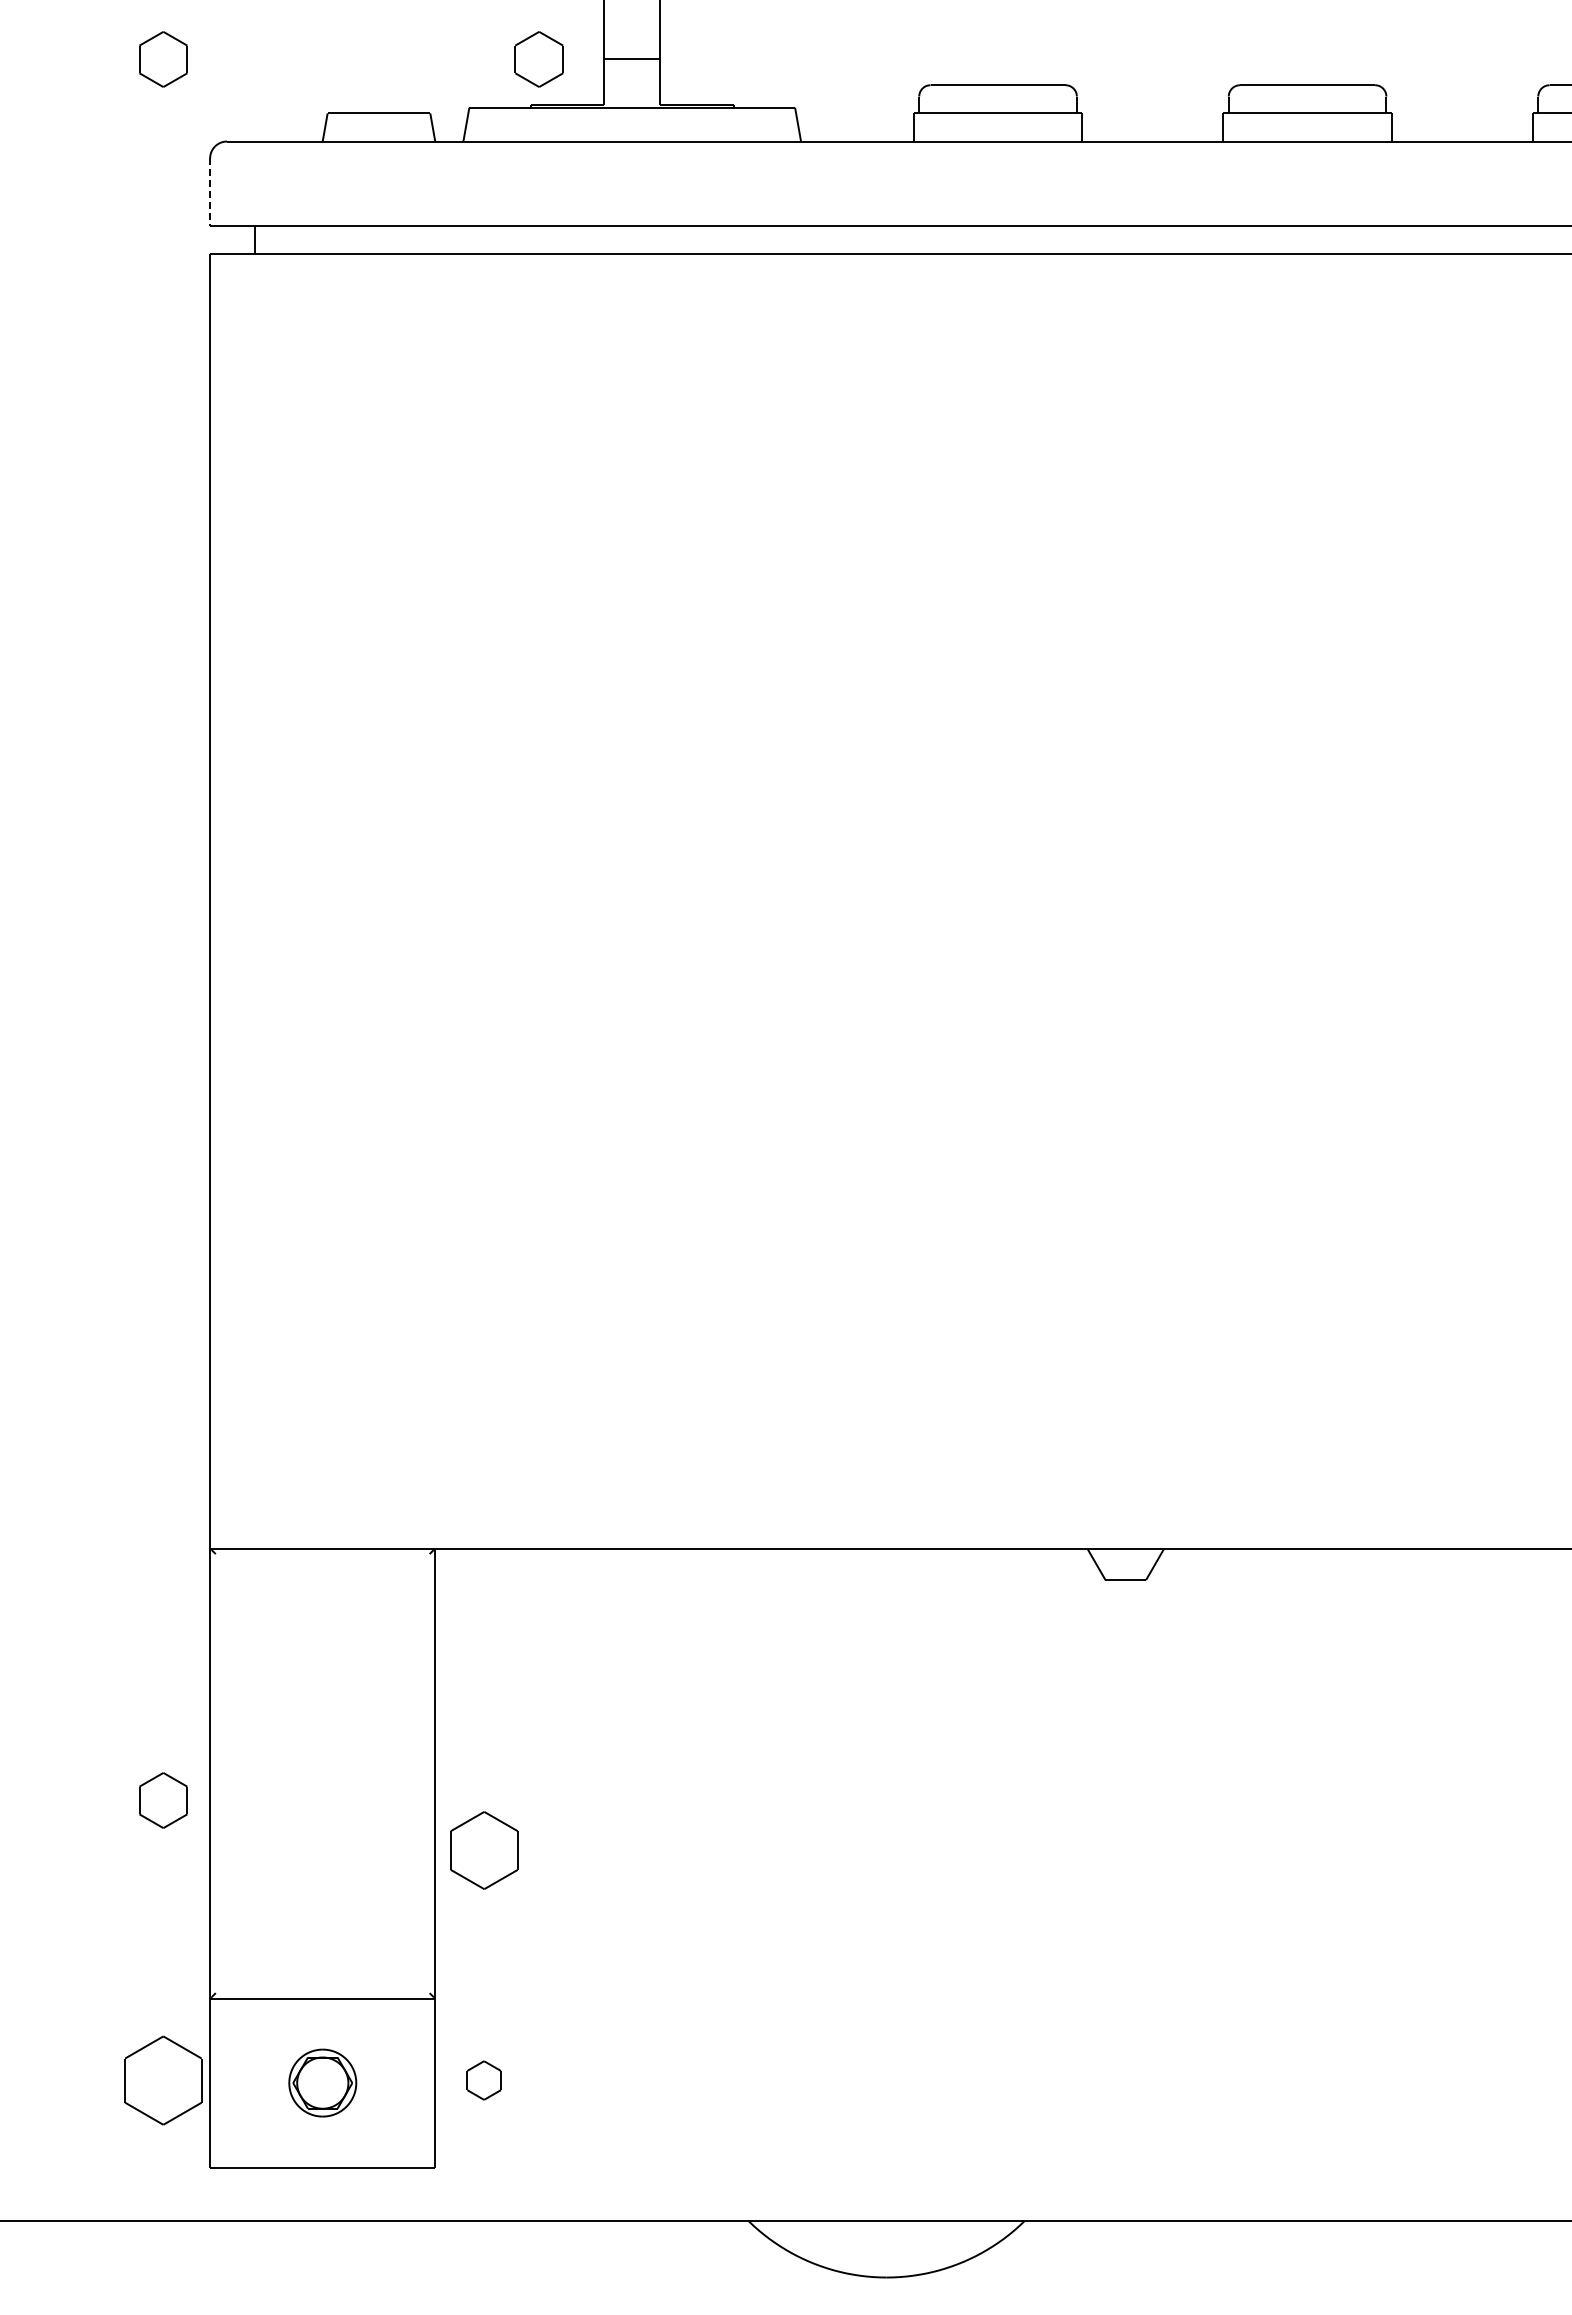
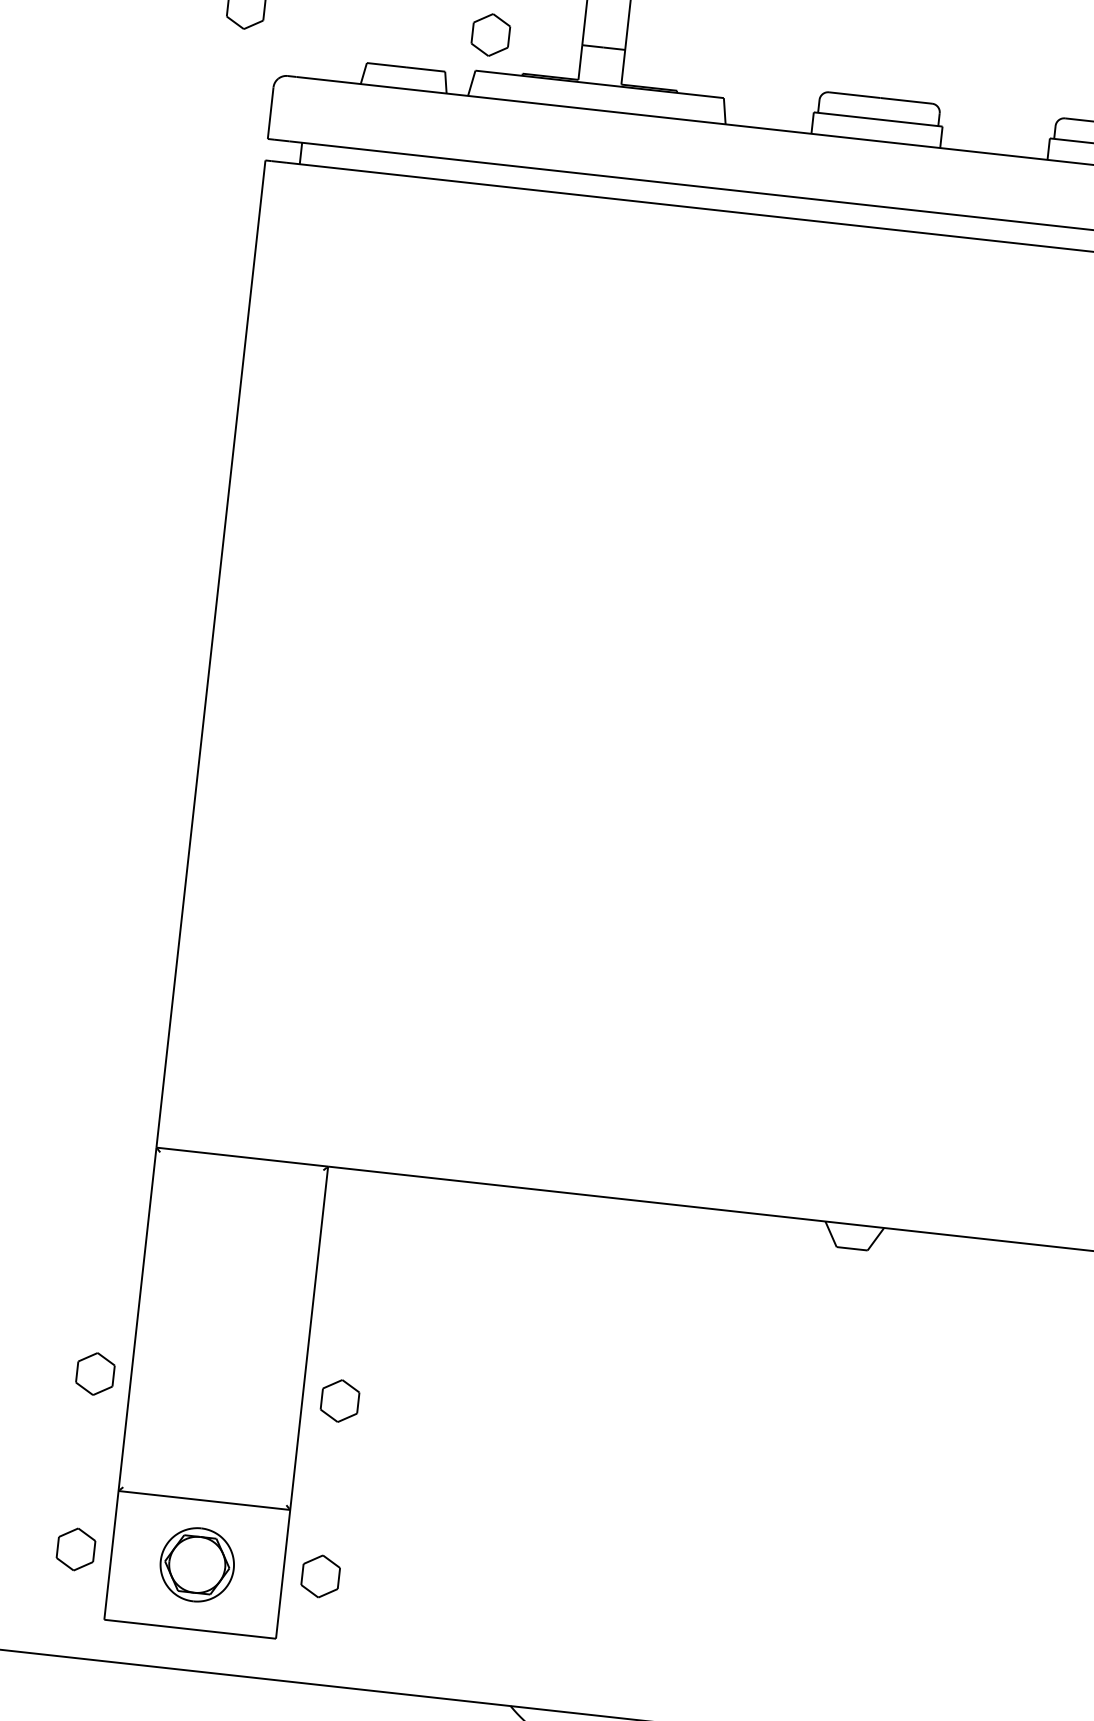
part: (538, 59) -> (490, 35), moved
line: (210, 192) -> (270, 113), dashed -> solid
part: (163, 1800) -> (95, 1374), moved
part: (483, 1850) -> (339, 1400), size x0.71
part: (163, 2080) -> (76, 1549), size x0.62
part: (483, 2080) -> (320, 1576), size x1.43
part: (322, 2082) -> (197, 1564), size x1.43

